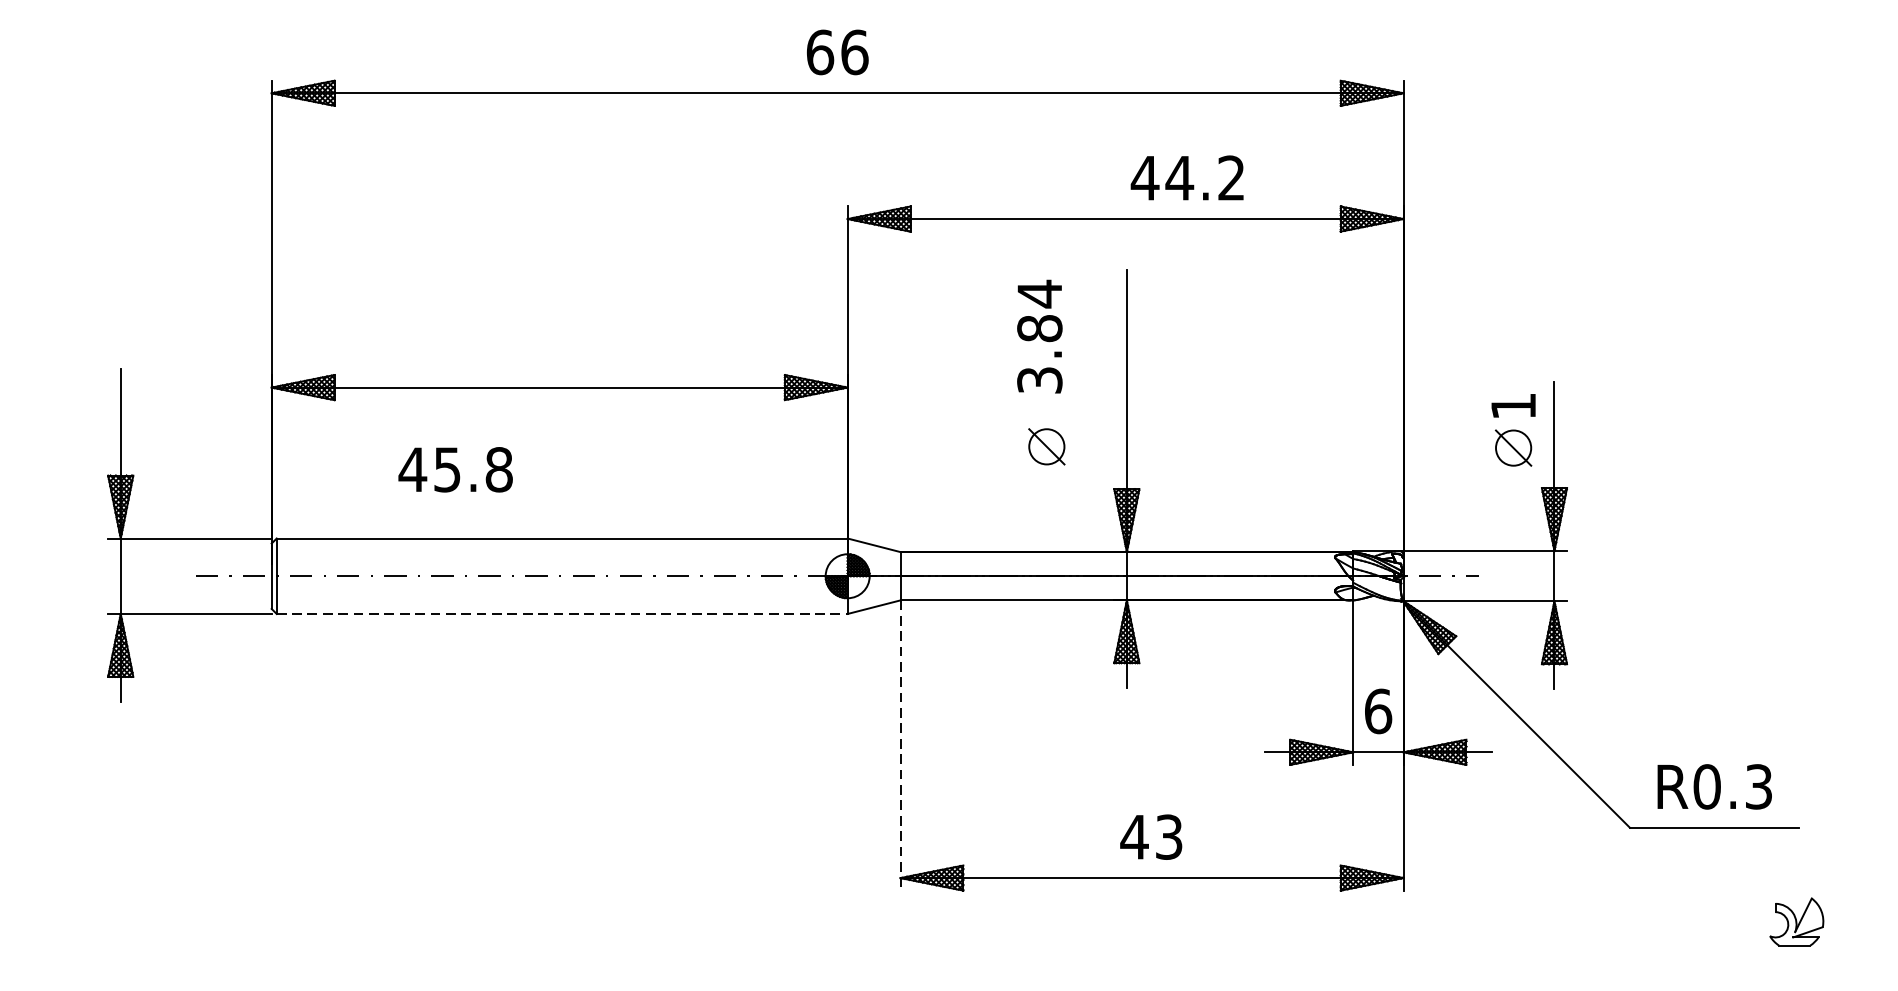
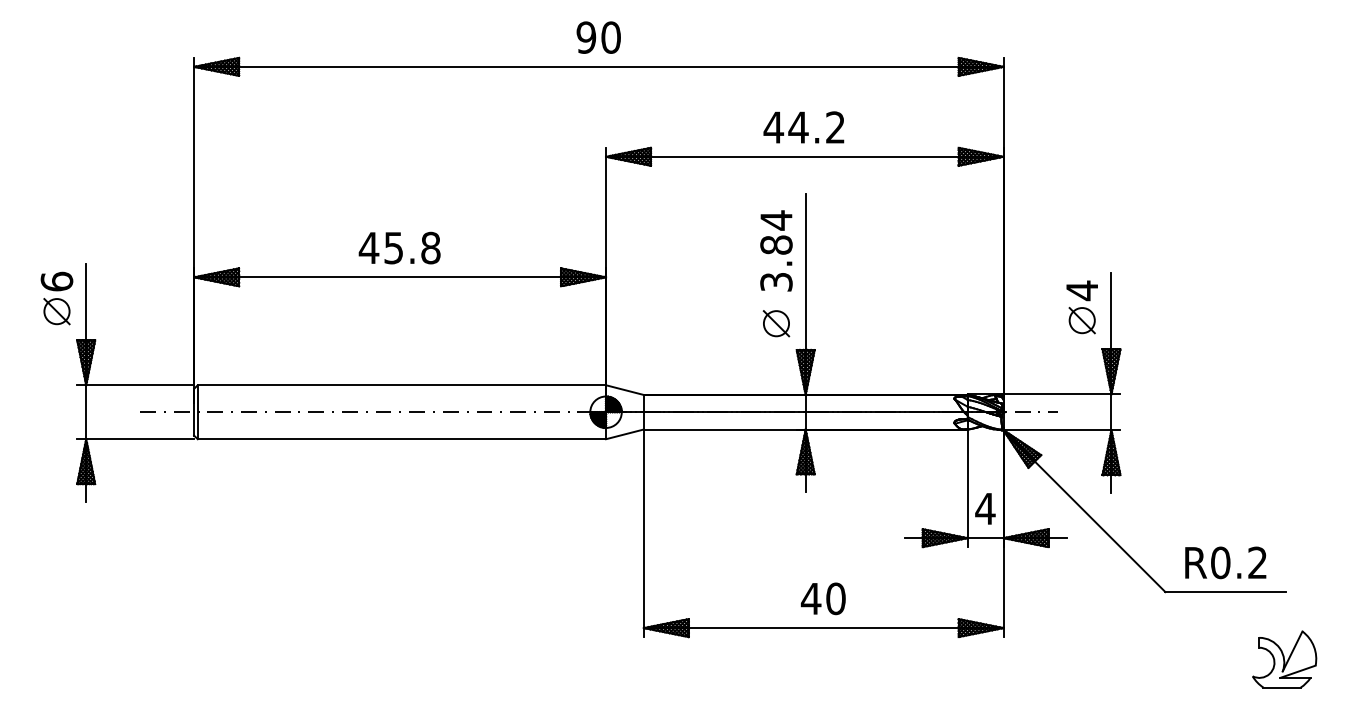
text: (837, 52) -> (598, 37), 66 -> 90
text: (1186, 178) -> (803, 127), moved
text: (1039, 336) -> (776, 250), moved
text: (1512, 406) -> (1081, 290), 1 -> 4
part: (79, 417) -> (56, 298), added
part: (1046, 446) -> (776, 323), moved
text: (455, 468) -> (399, 247), moved
line: (563, 614) -> (402, 439), dashed -> solid
text: (1378, 710) -> (985, 508), 6 -> 4
line: (900, 745) -> (643, 533), dashed -> solid
text: (1758, 786) -> (1257, 562), R0.3 -> R0.2
text: (1168, 836) -> (835, 598), 43 -> 40
part: (1796, 922) -> (1284, 659), size x1.67

